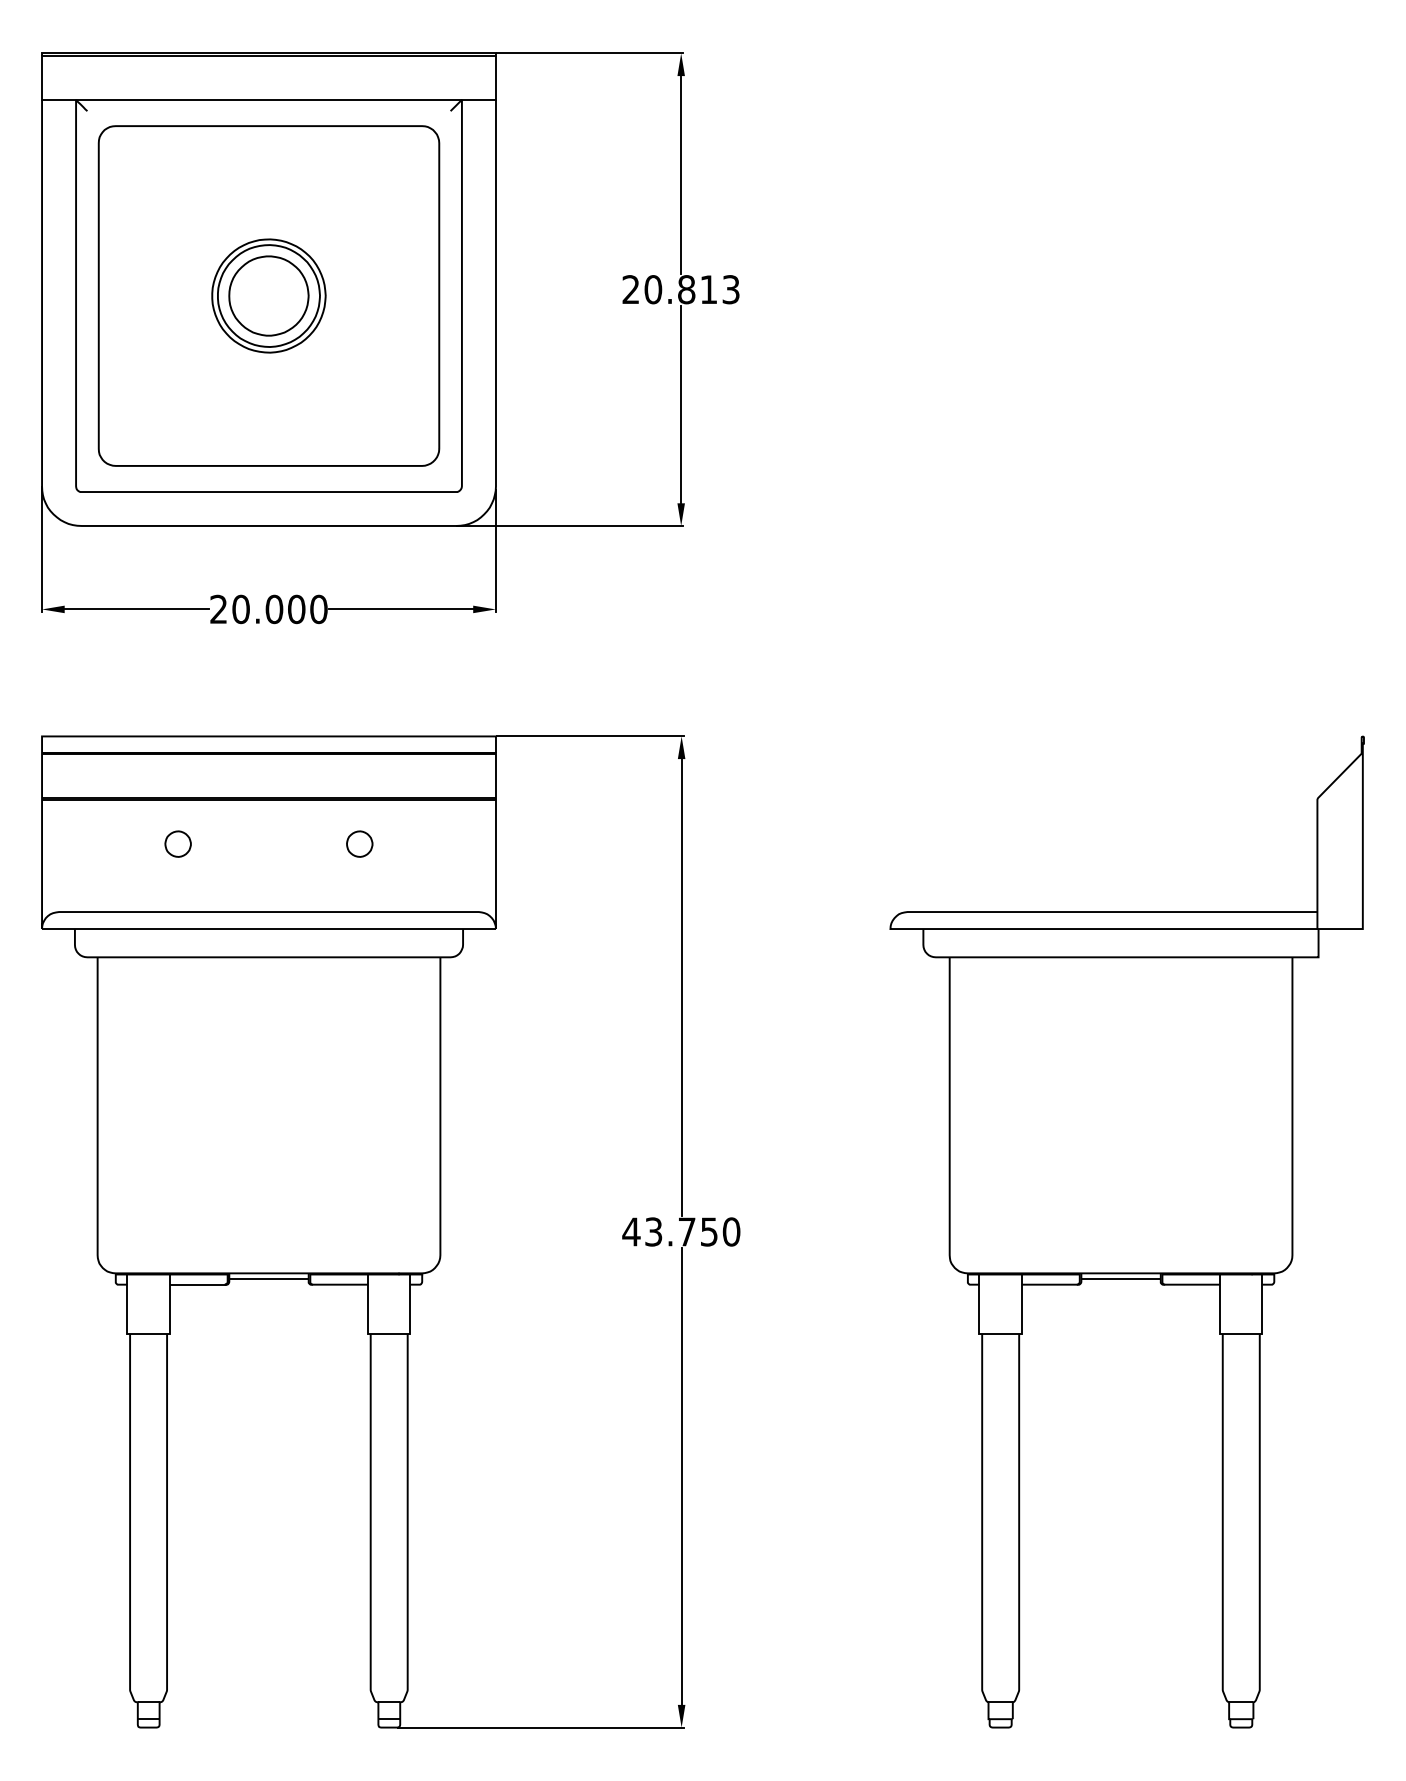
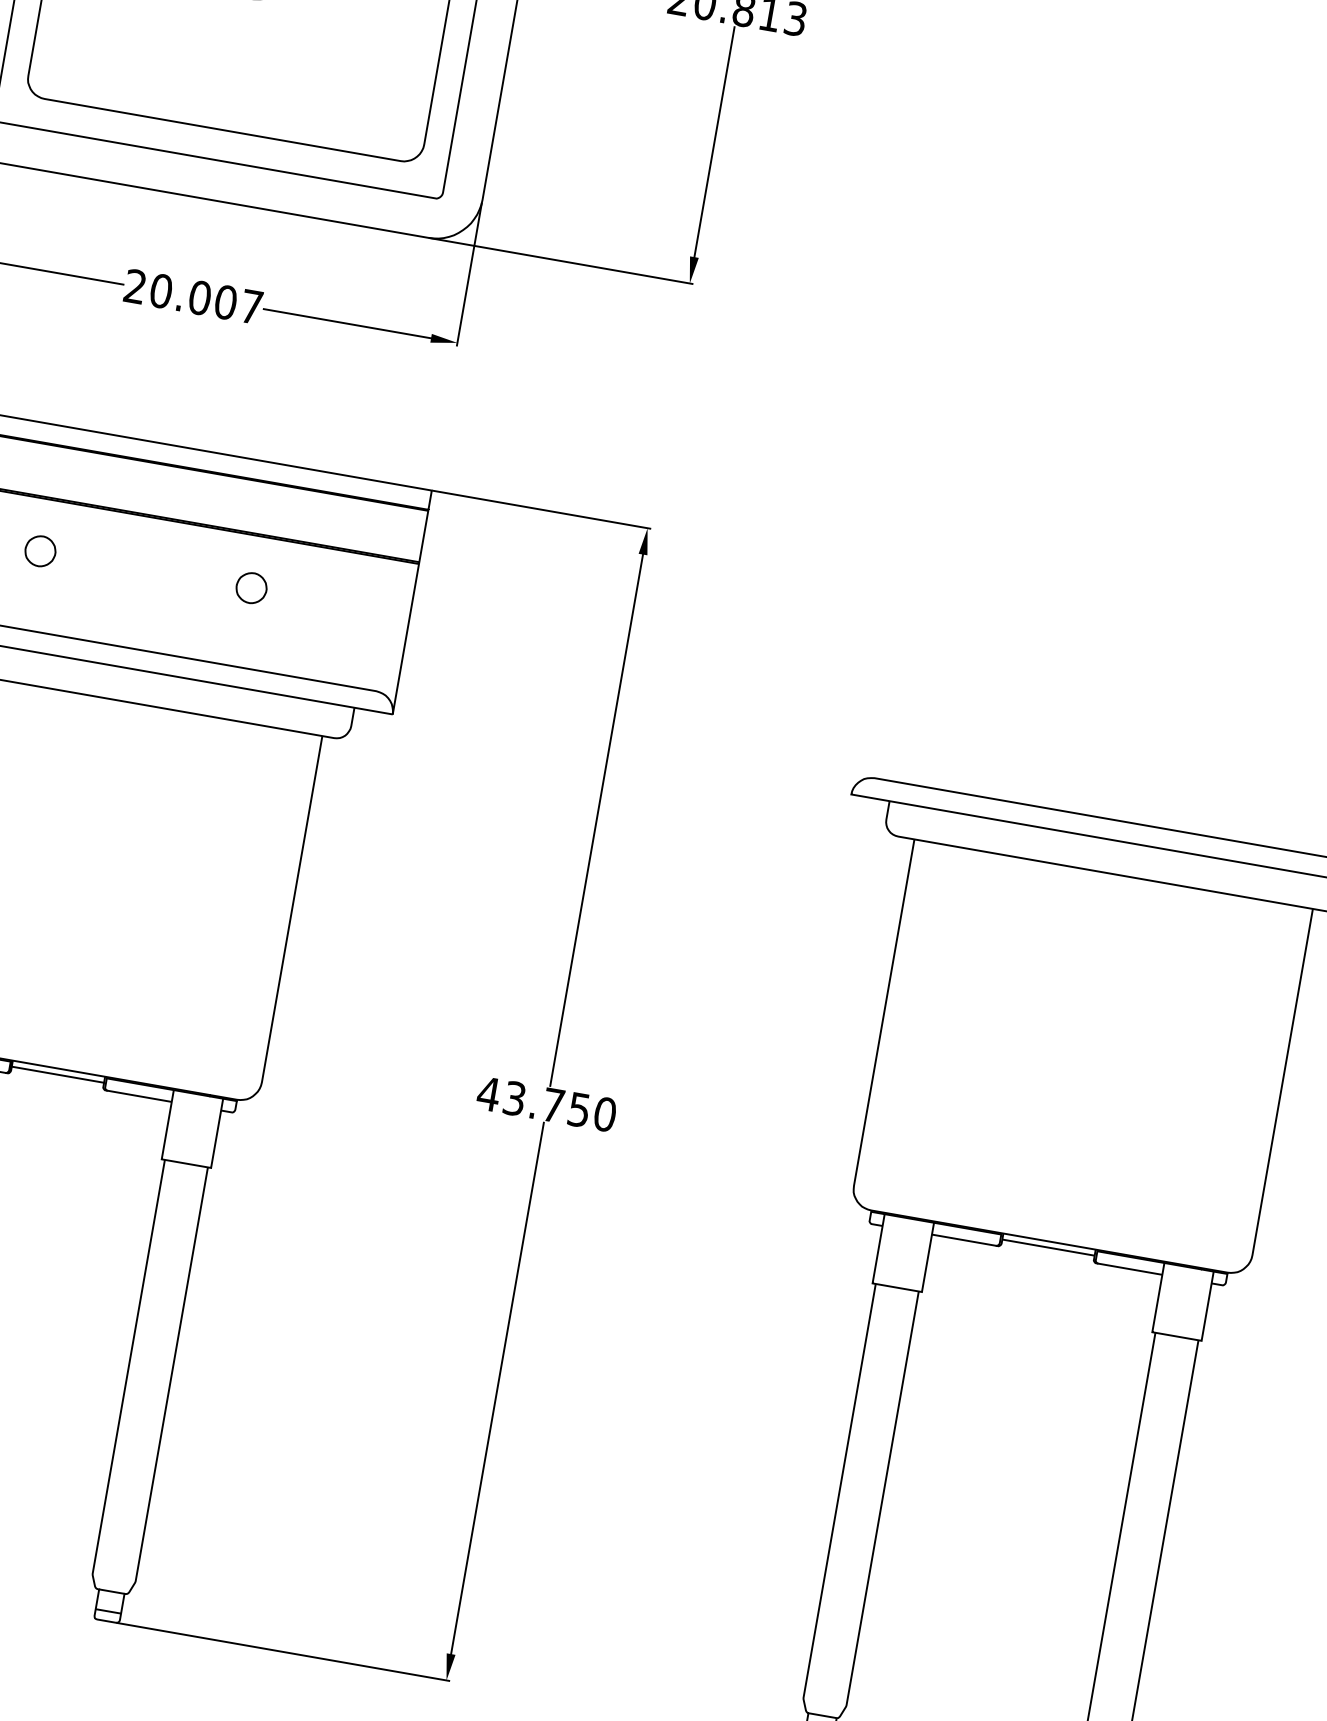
text: (318, 609) -> (251, 306), 20.000 -> 20.007

